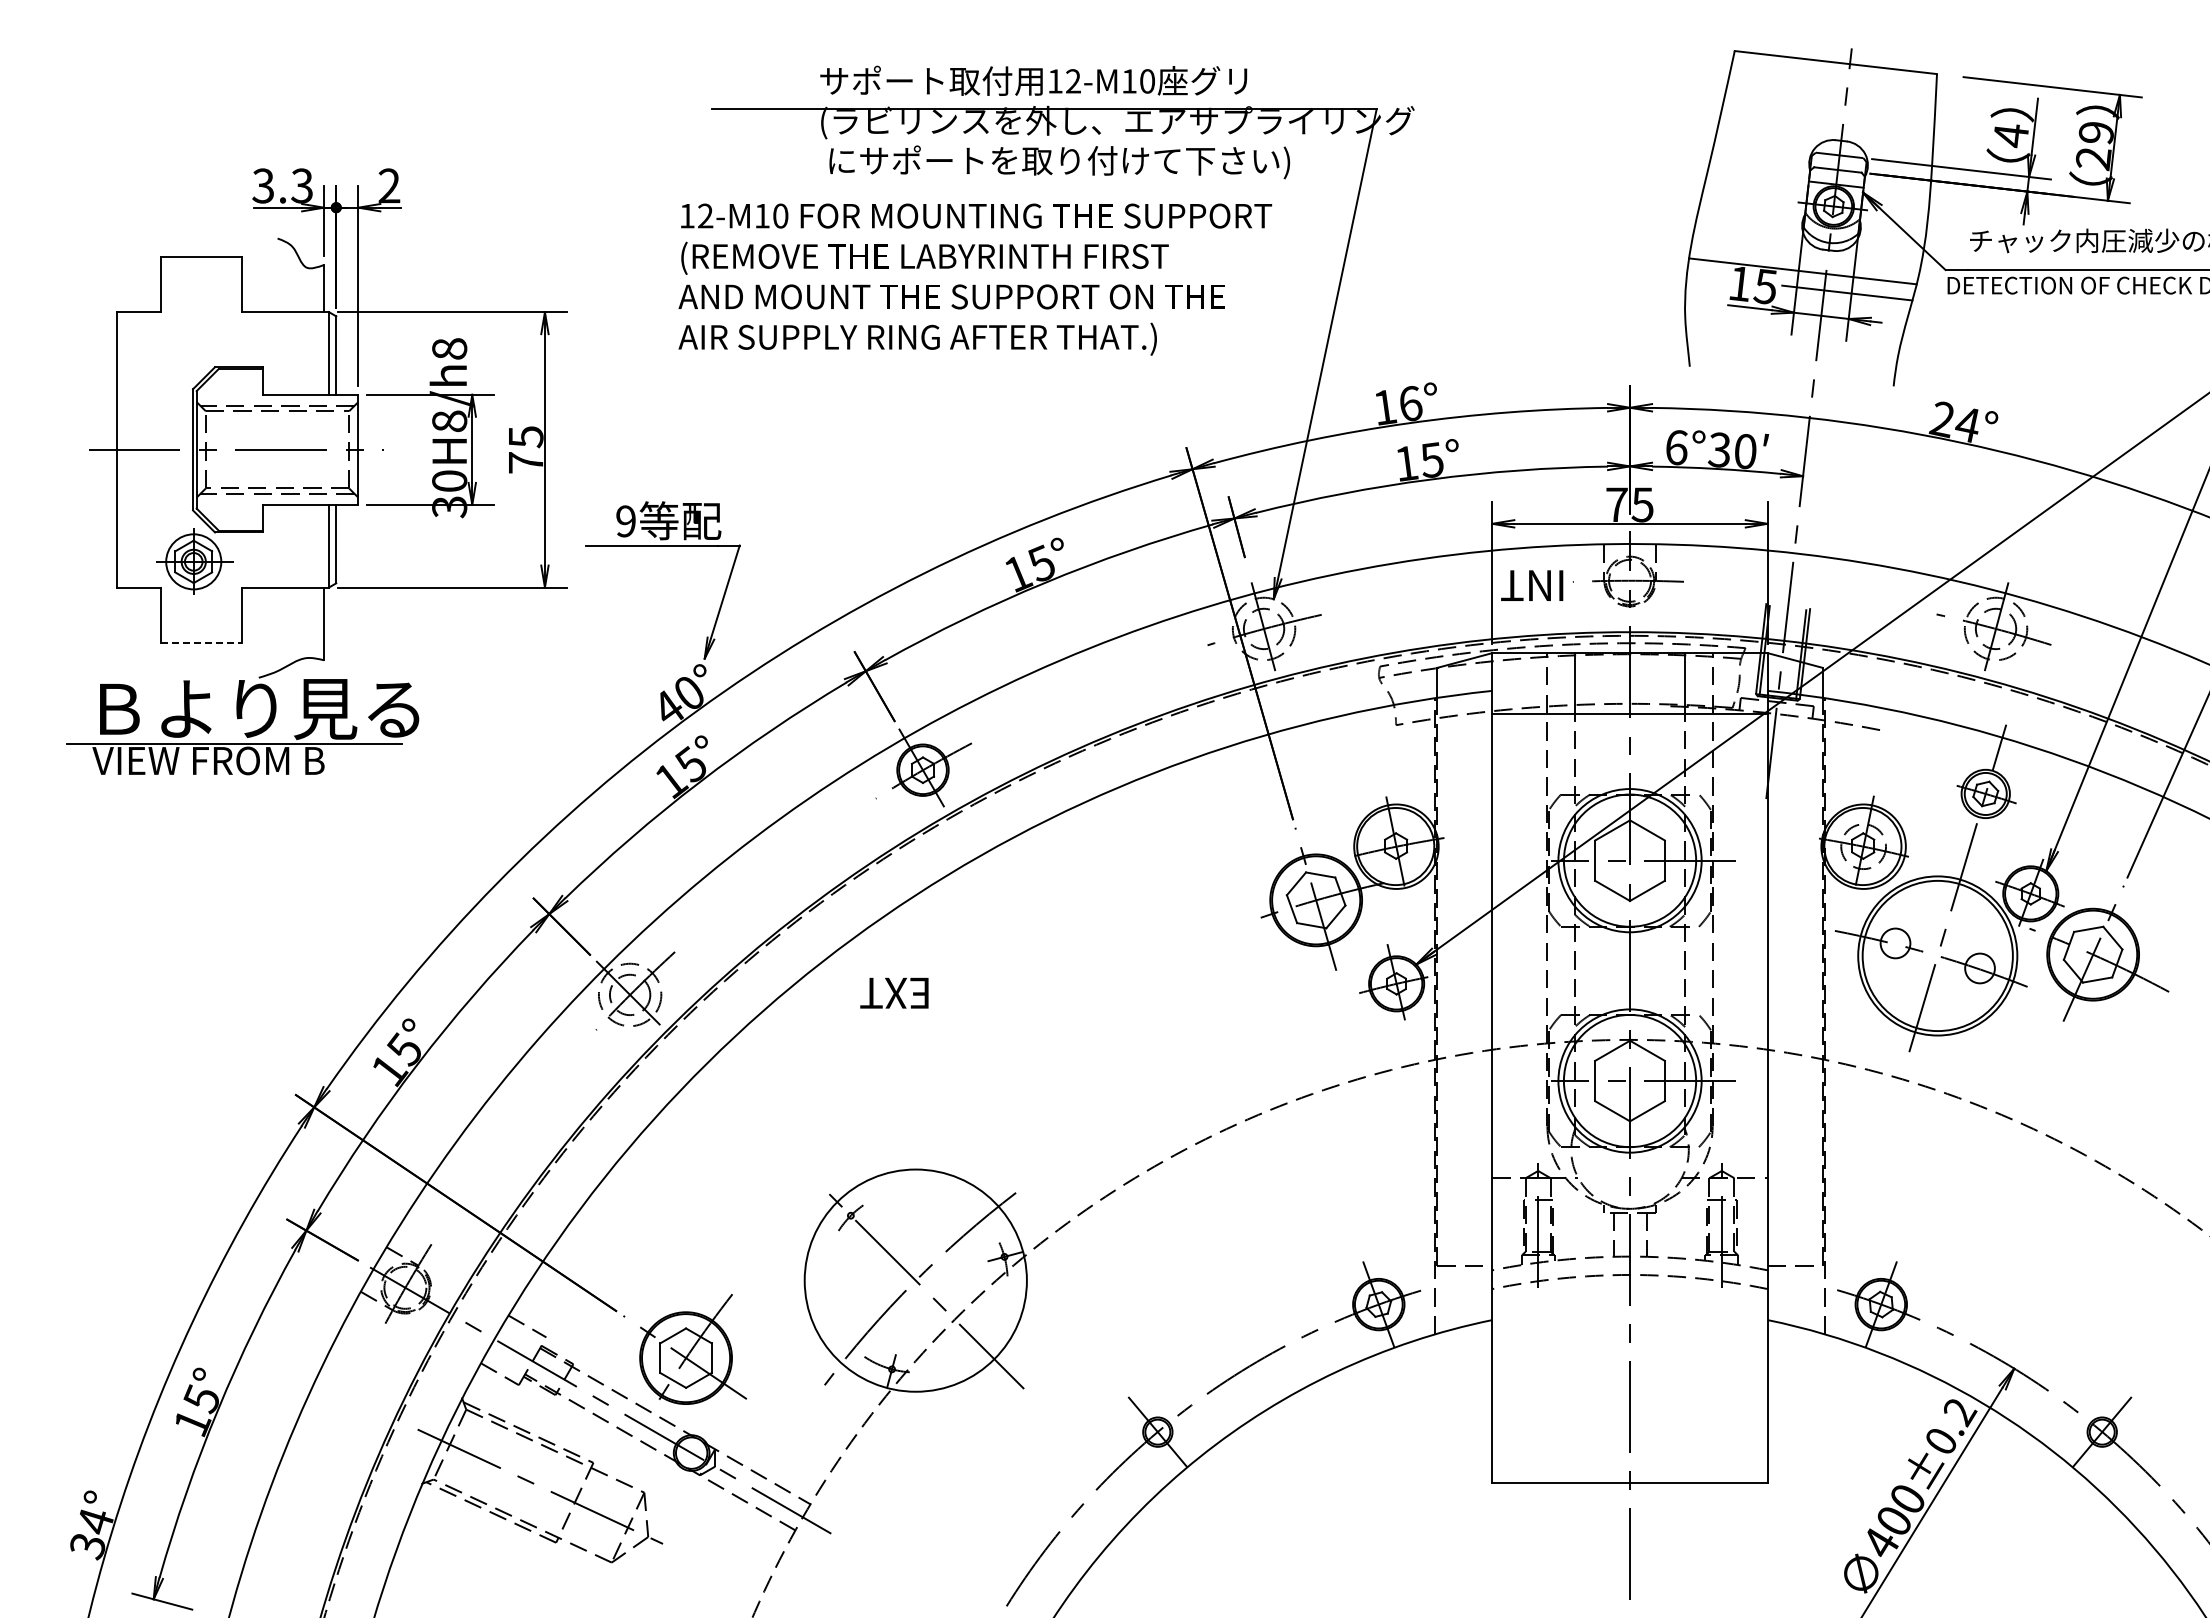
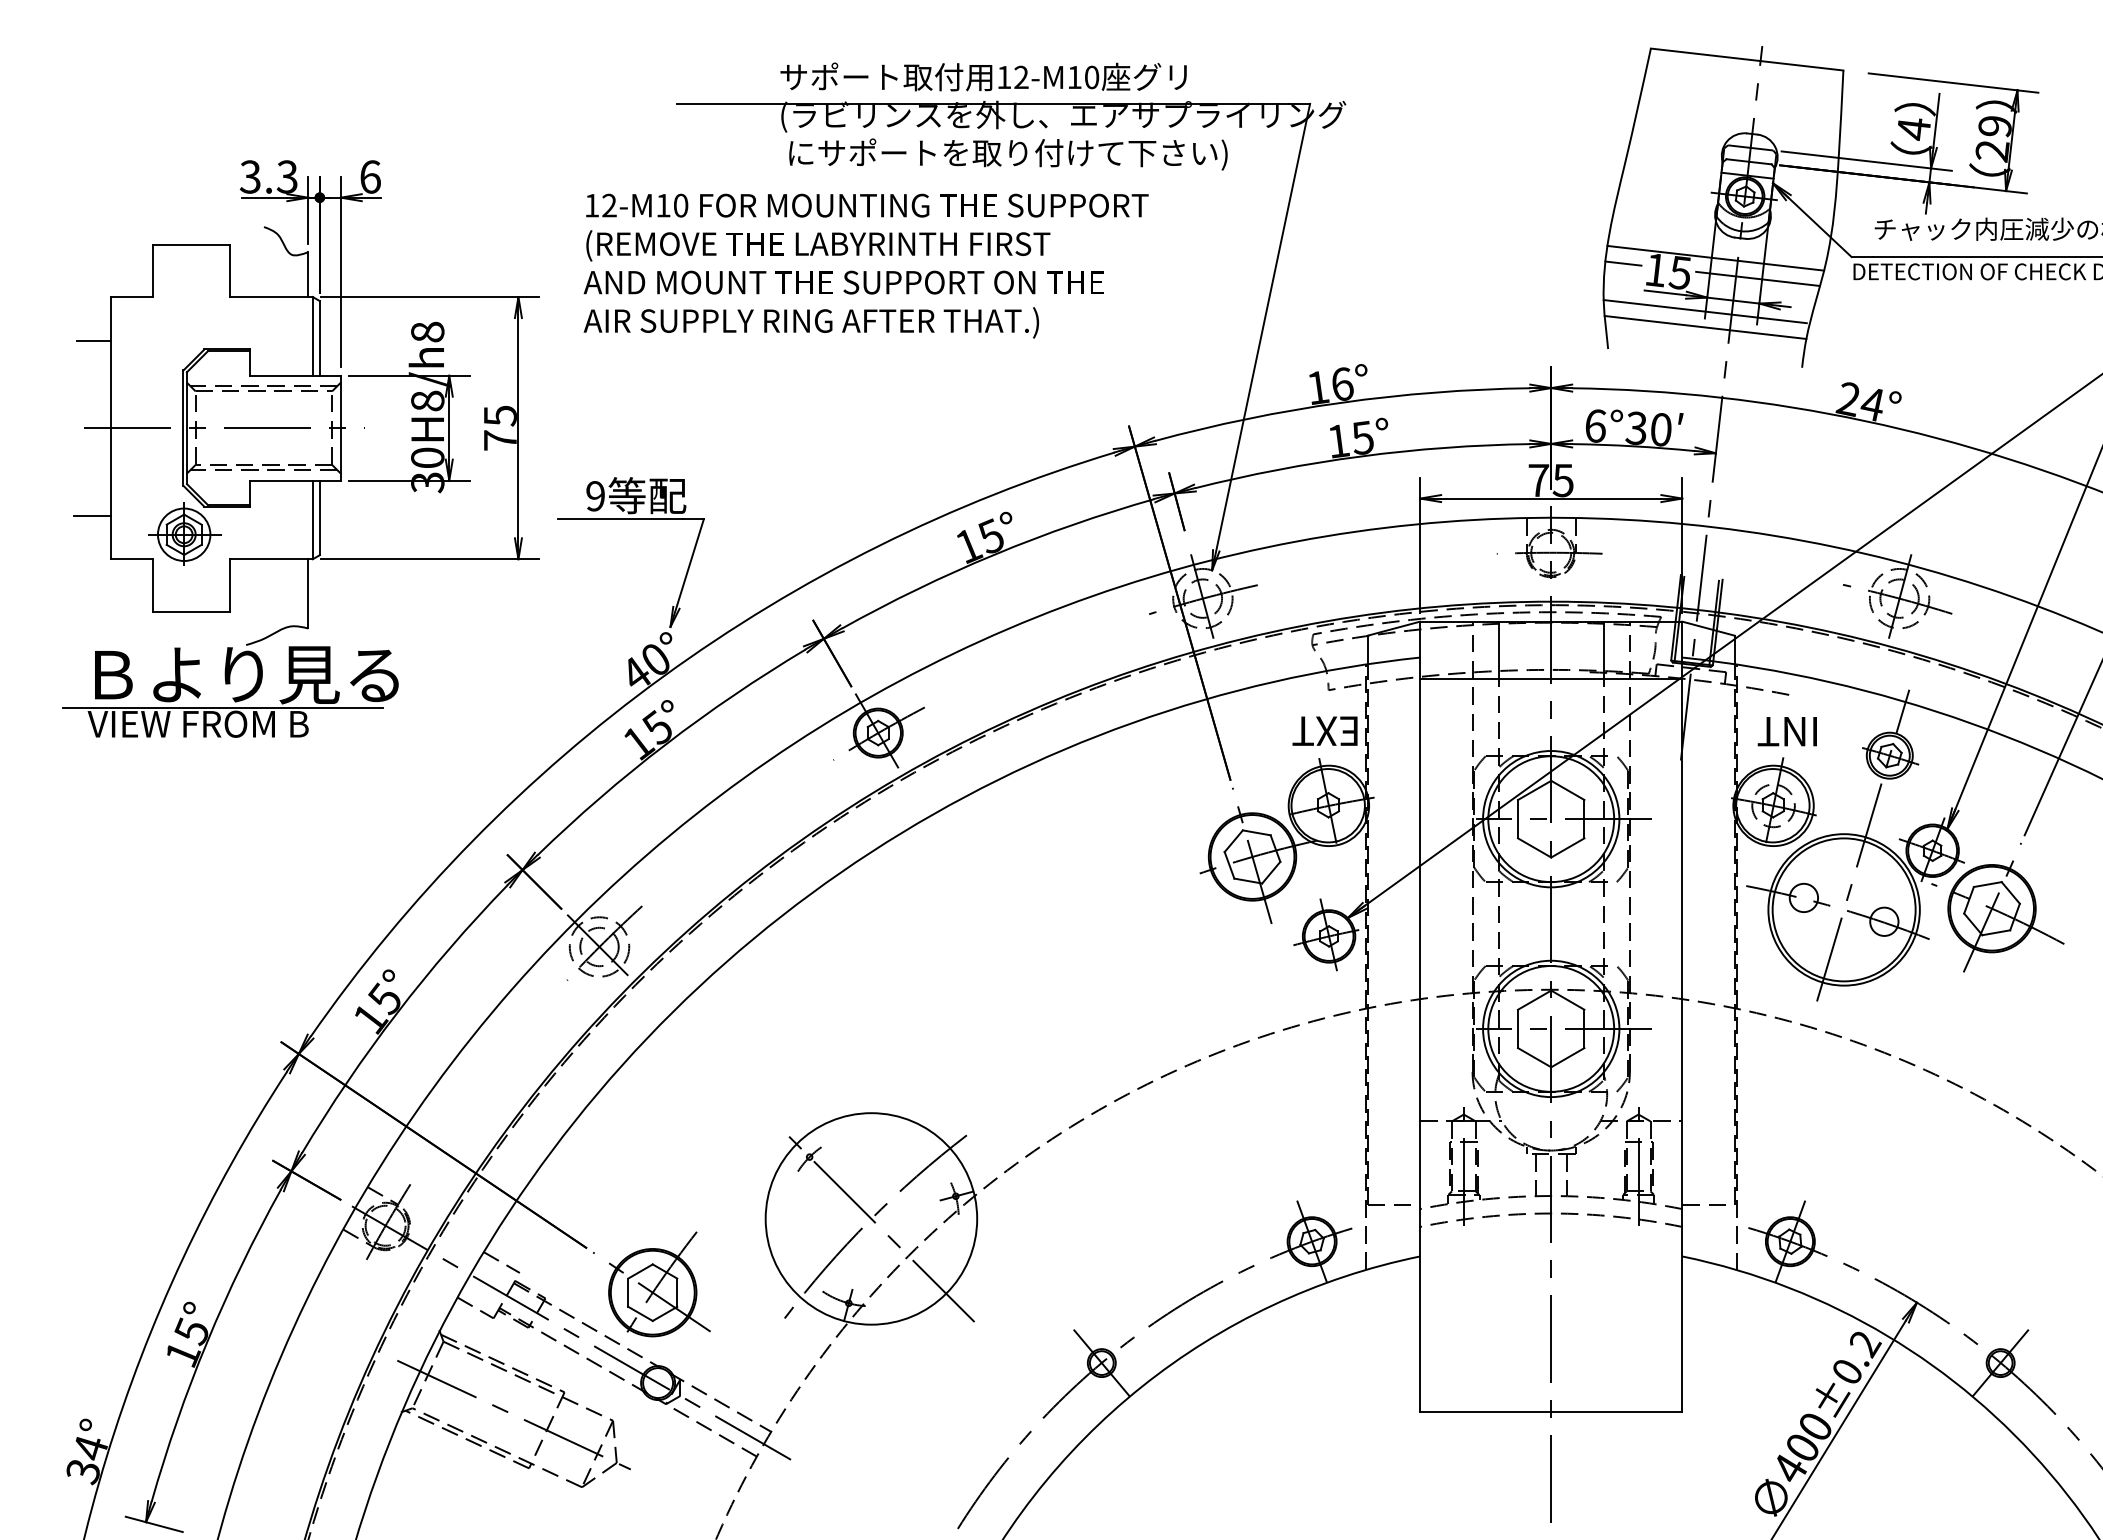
text: (389, 185) -> (370, 176), 2 -> 6
line: (1705, 276) -> (1623, 263), added
text: (975, 279) -> (866, 266), moved
line: (1791, 327) -> (1704, 311), added
line: (1792, 344) -> (1705, 327), added
line: (98, 358) -> (93, 341), added
line: (96, 541) -> (91, 515), added
text: (1532, 585) -> (1787, 731), moved
line: (201, 642) -> (191, 611), dashed -> solid
text: (894, 992) -> (1325, 730), moved

